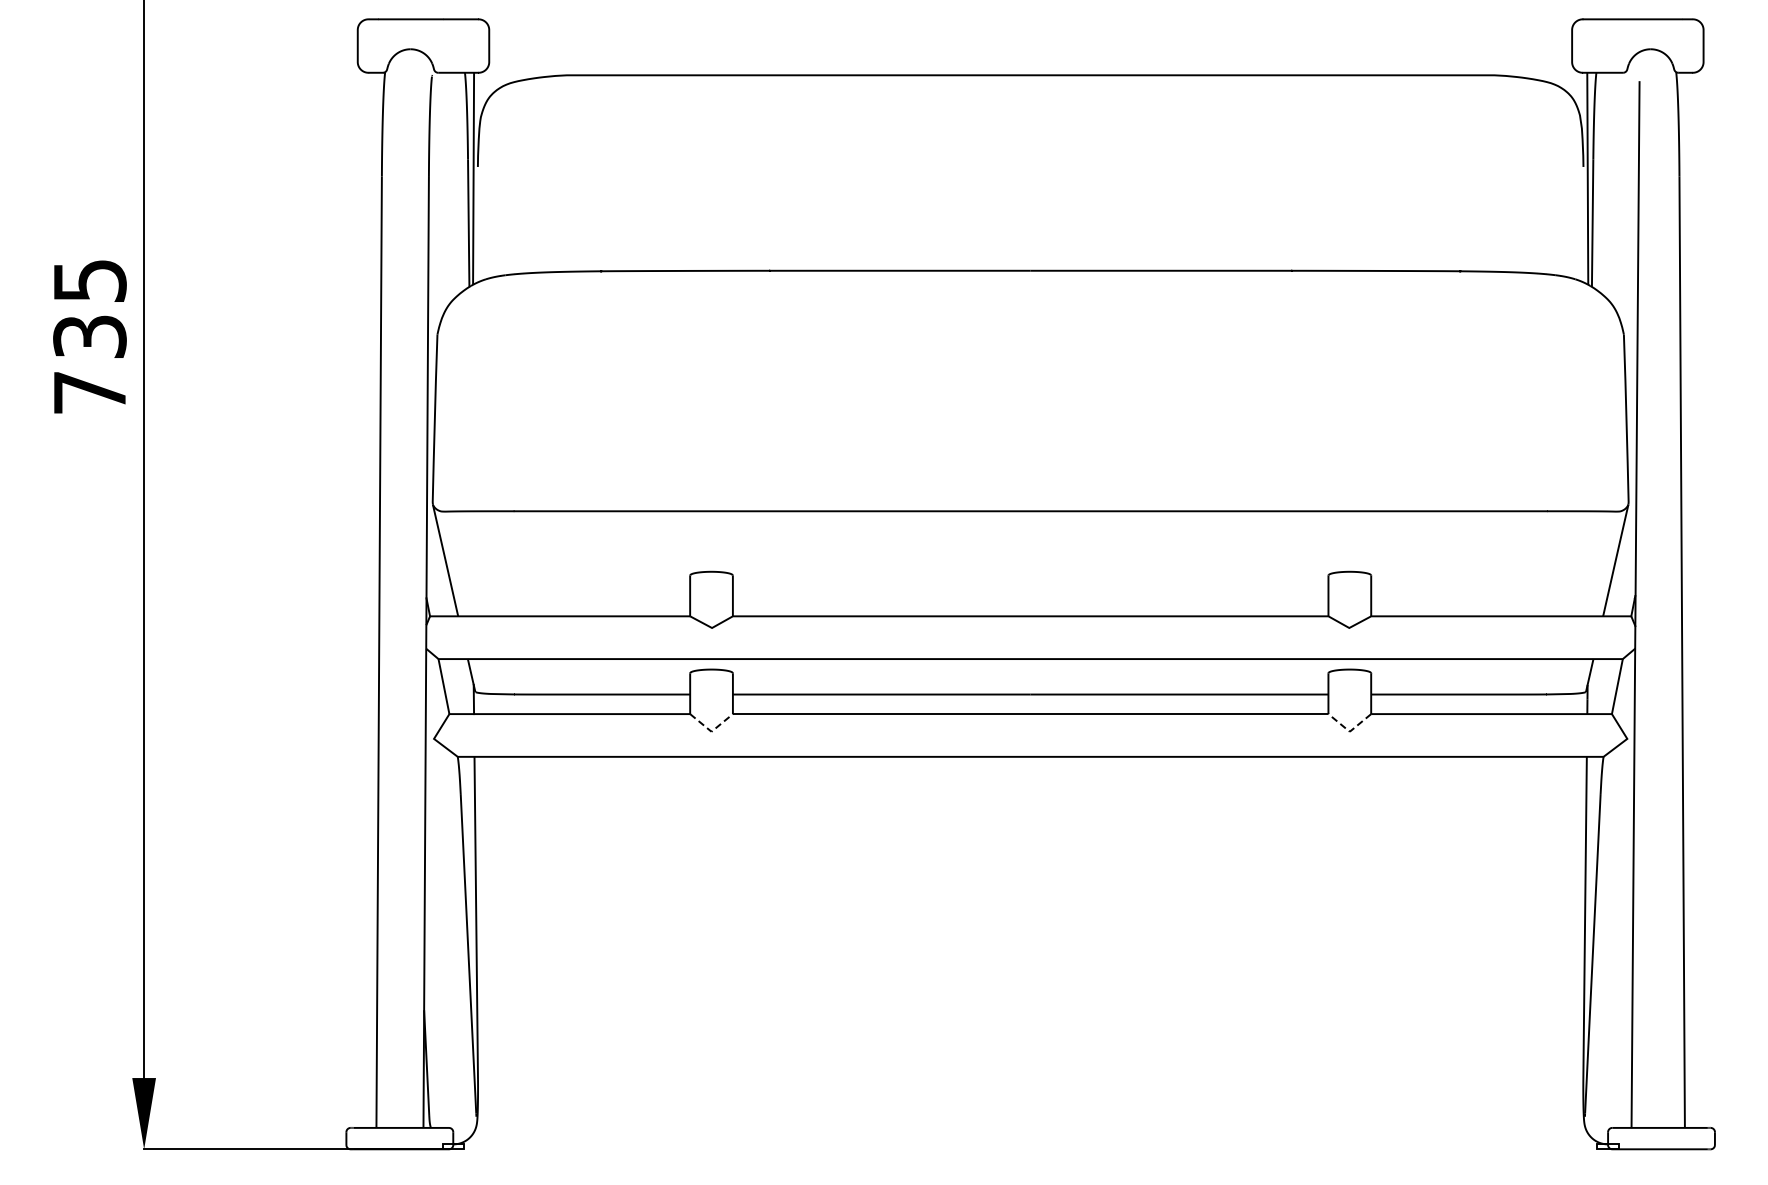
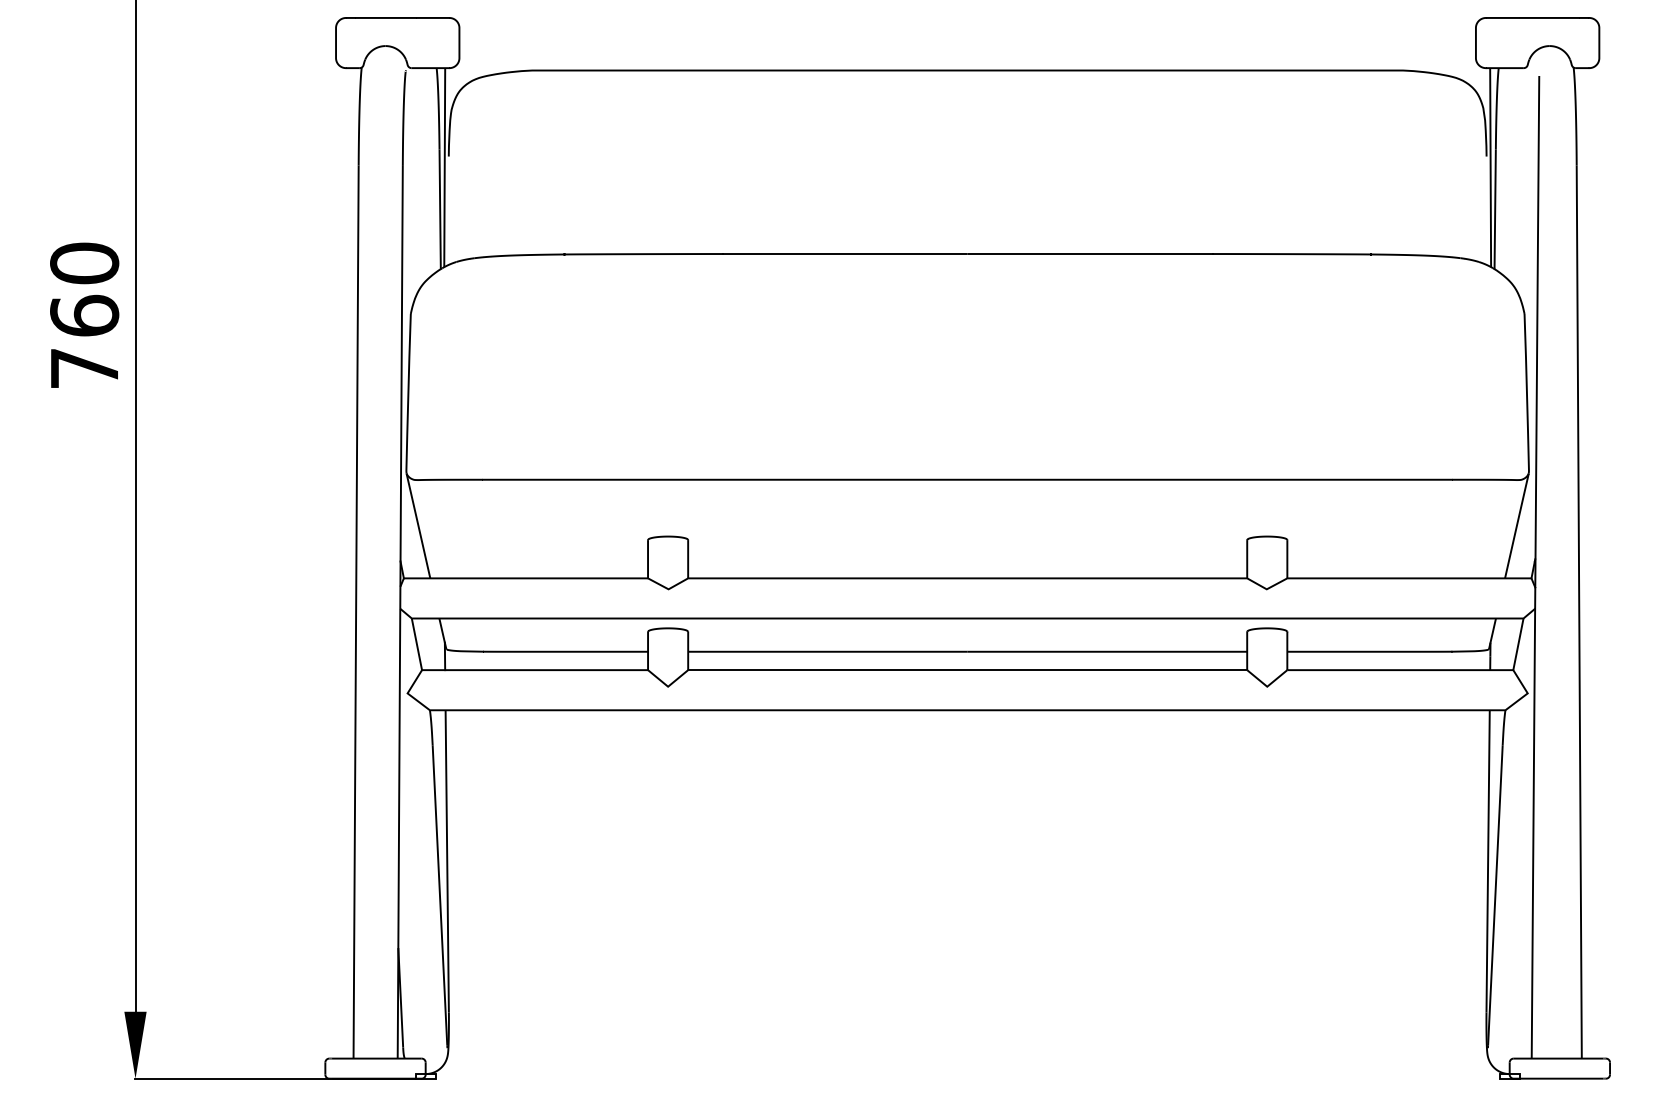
text: (89, 308) -> (84, 289), 735 -> 760
line: (711, 731) -> (668, 686), dashed -> solid
line: (1349, 731) -> (1266, 686), dashed -> solid

